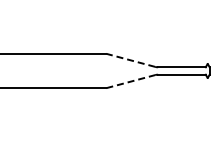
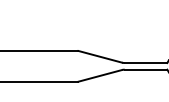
line: (130, 60) -> (100, 56), dashed -> solid
line: (131, 81) -> (100, 75), dashed -> solid

